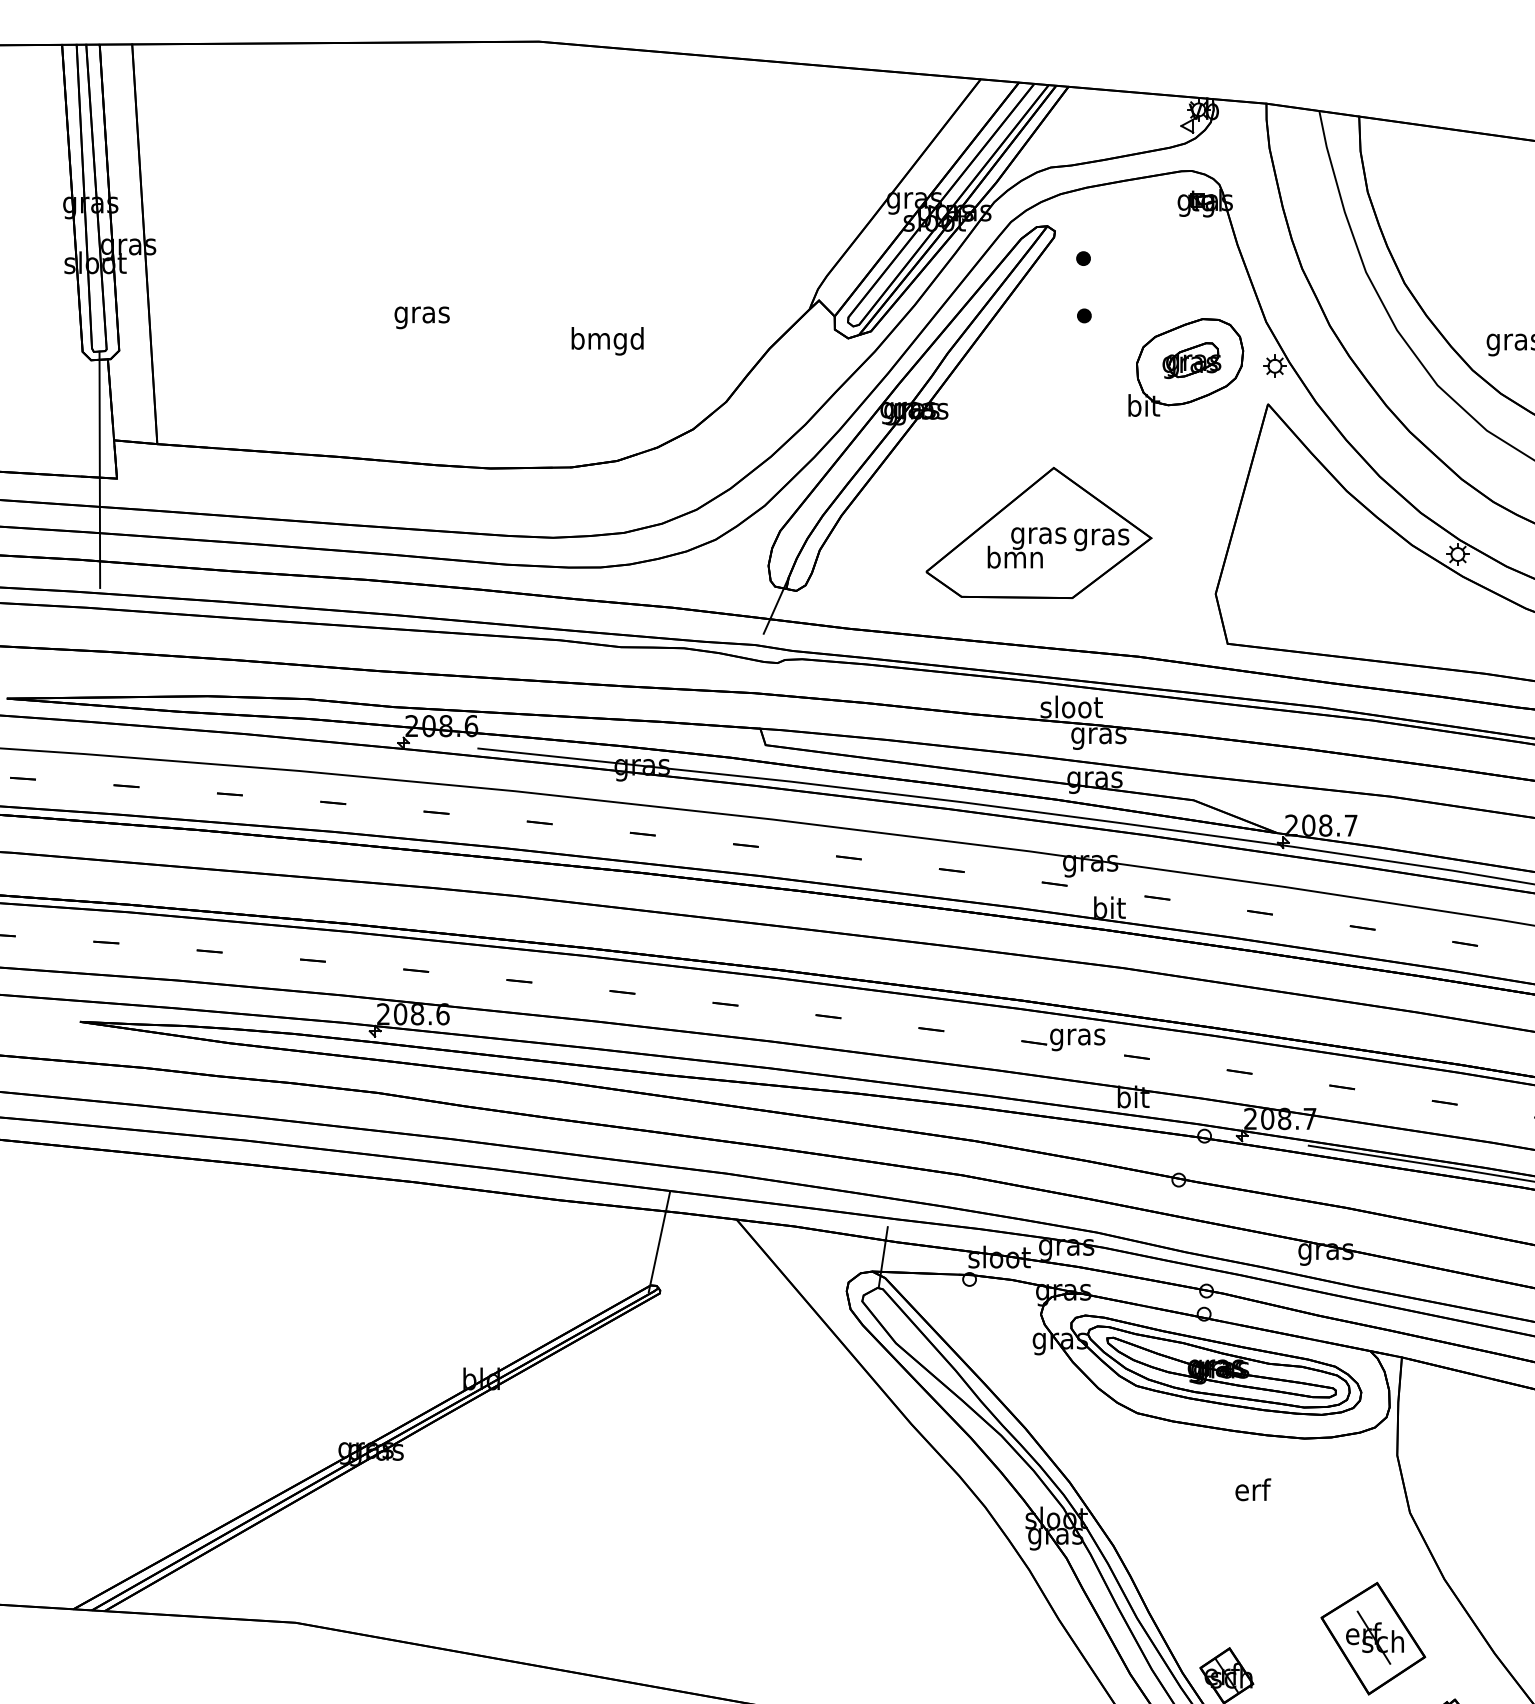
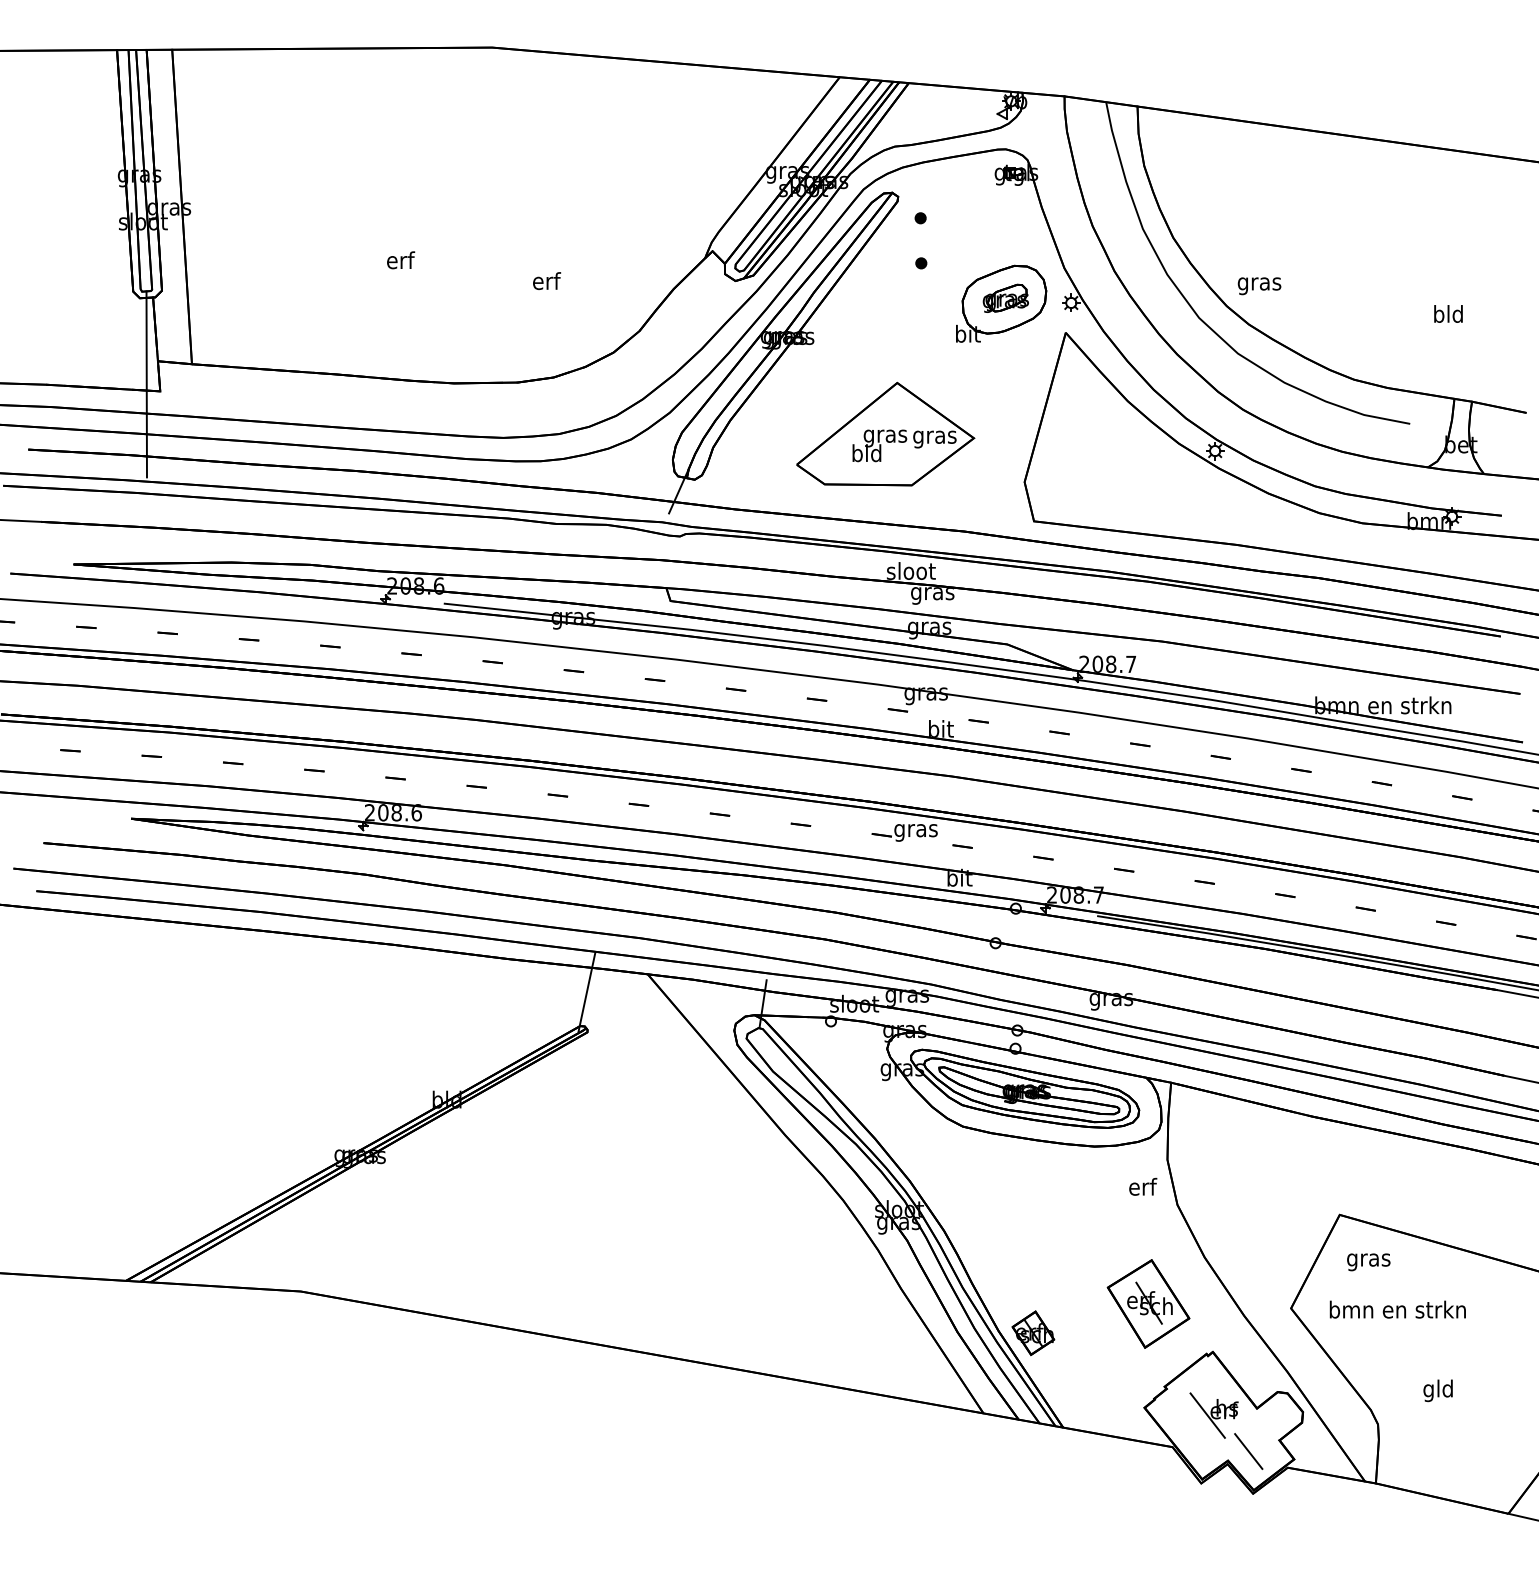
text: (422, 314) -> (400, 262), gras -> erf
text: (607, 341) -> (546, 283), bmgd -> erf
text: (1014, 557) -> (866, 453), bmn -> bld
text: (1253, 1489) -> (1143, 1186), moved

